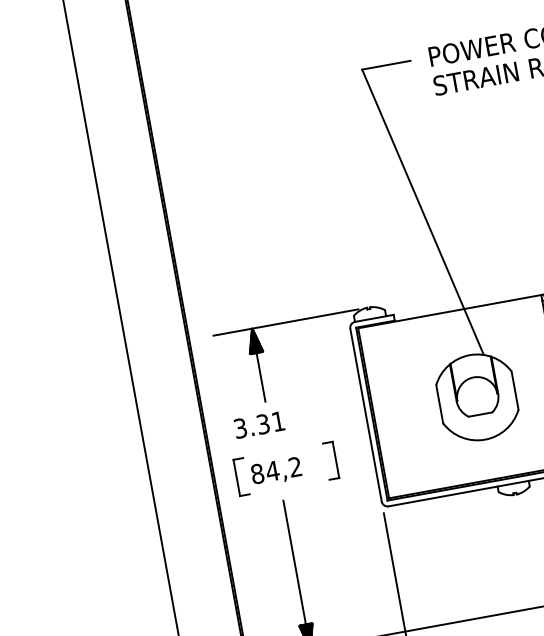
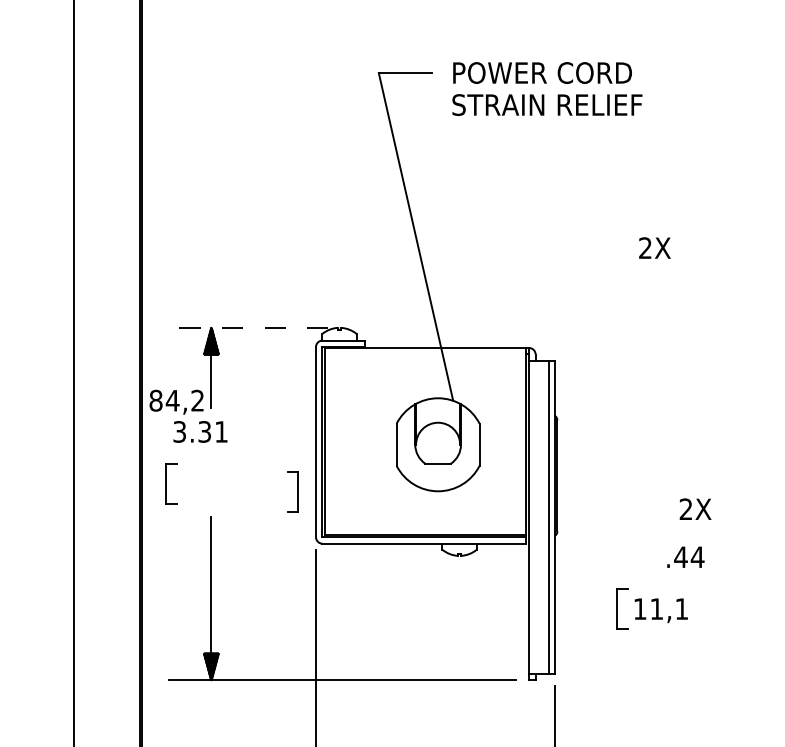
line: (285, 322) -> (248, 327), solid -> dashed
part: (330, 460) -> (292, 491), moved
text: (276, 471) -> (176, 401), moved

